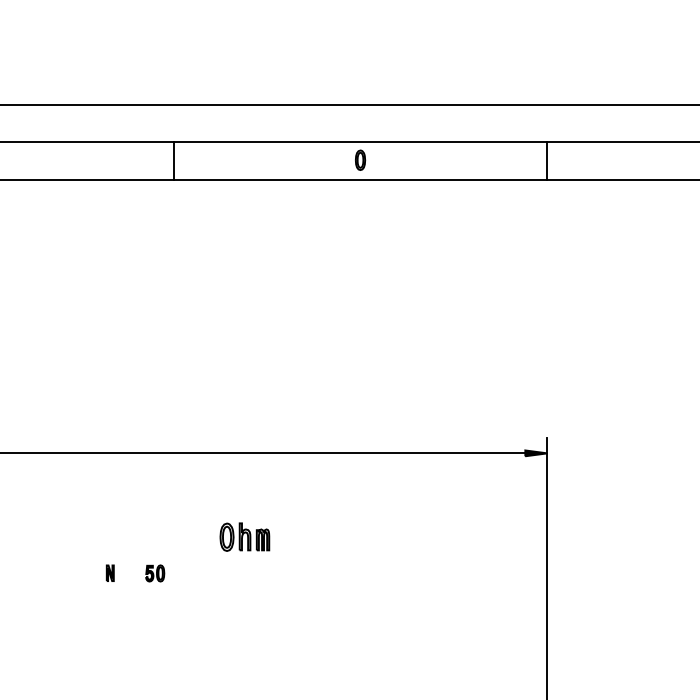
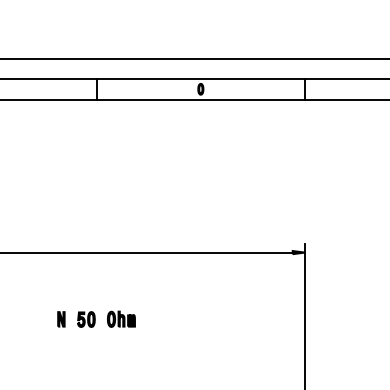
part: (245, 535) -> (121, 318), moved
part: (110, 573) -> (61, 319), size x1.67
part: (155, 573) -> (86, 319), size x1.67

